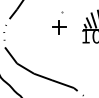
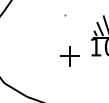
part: (59, 27) -> (70, 56), moved

